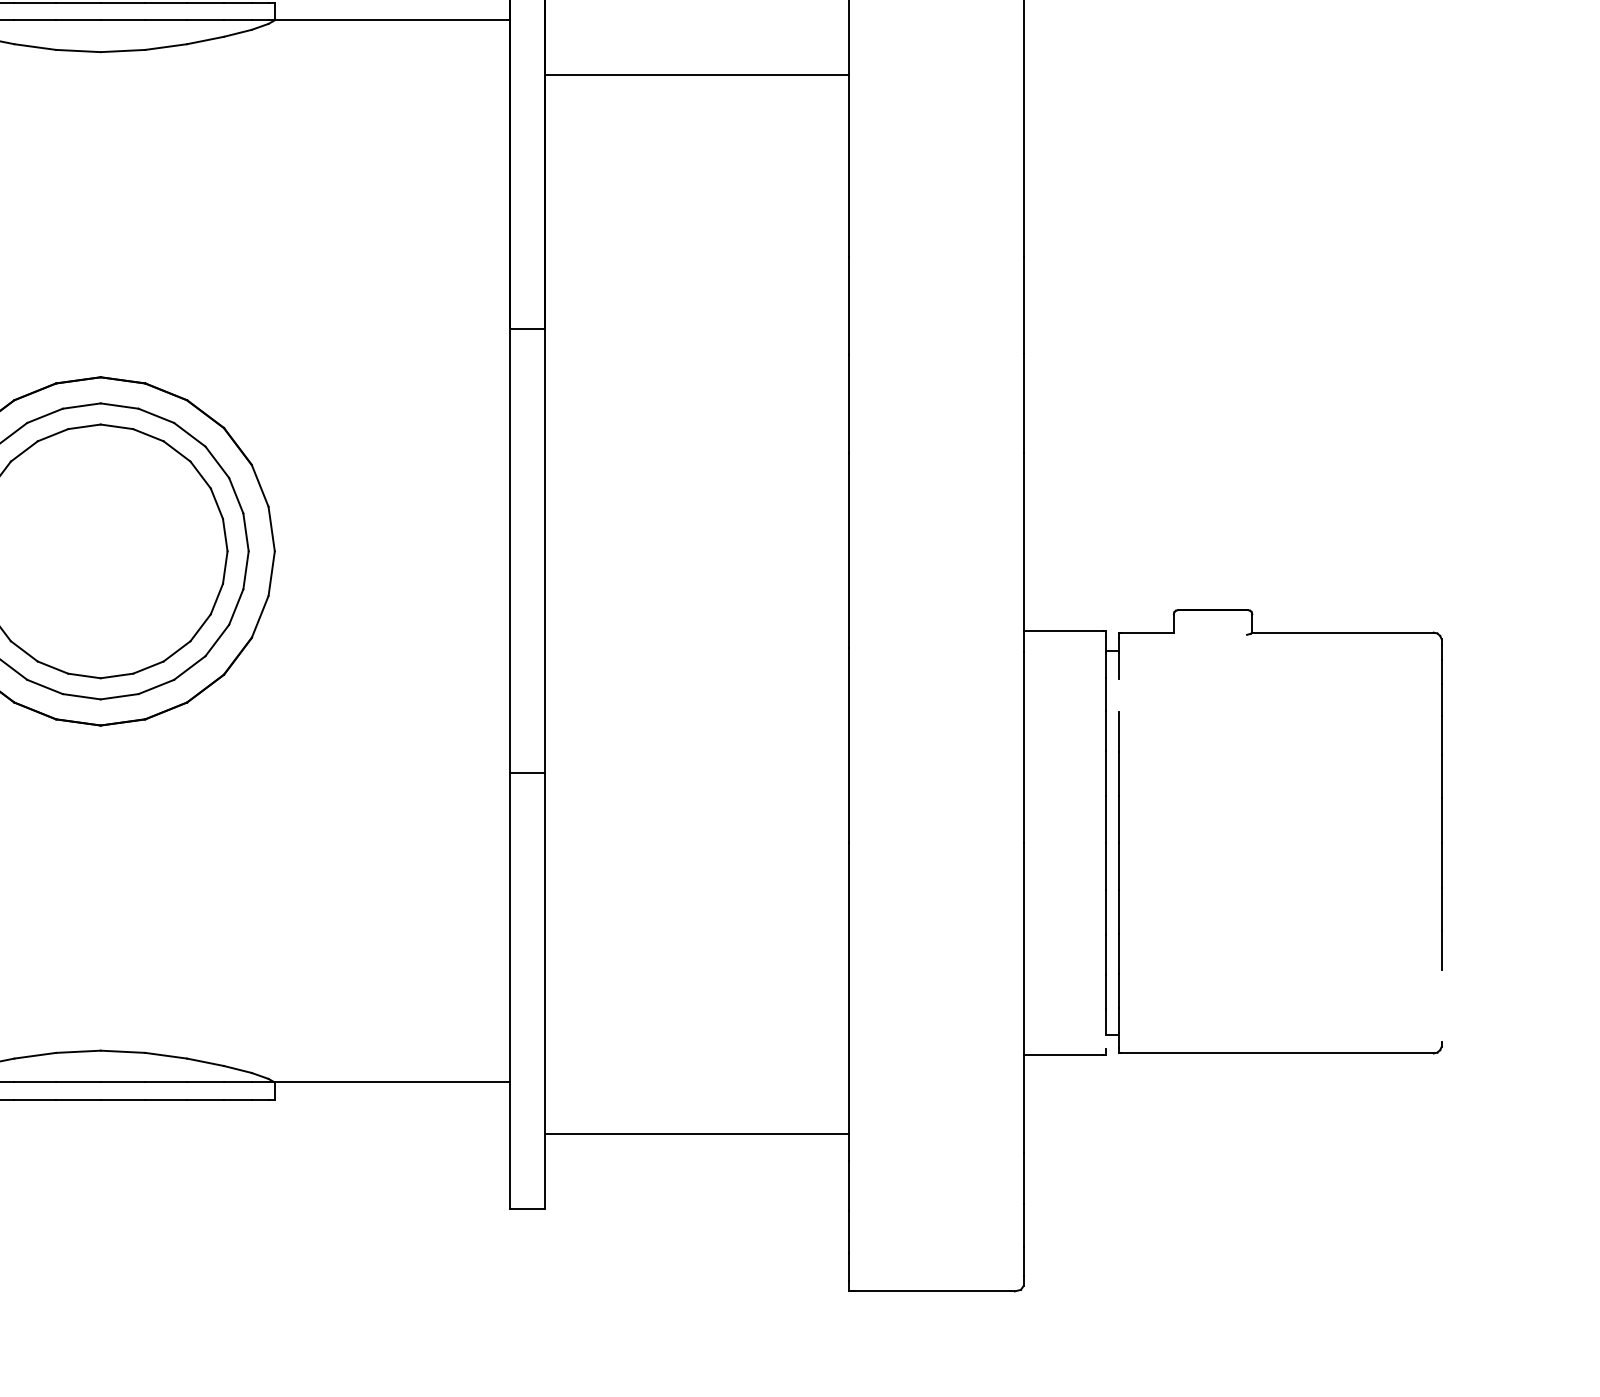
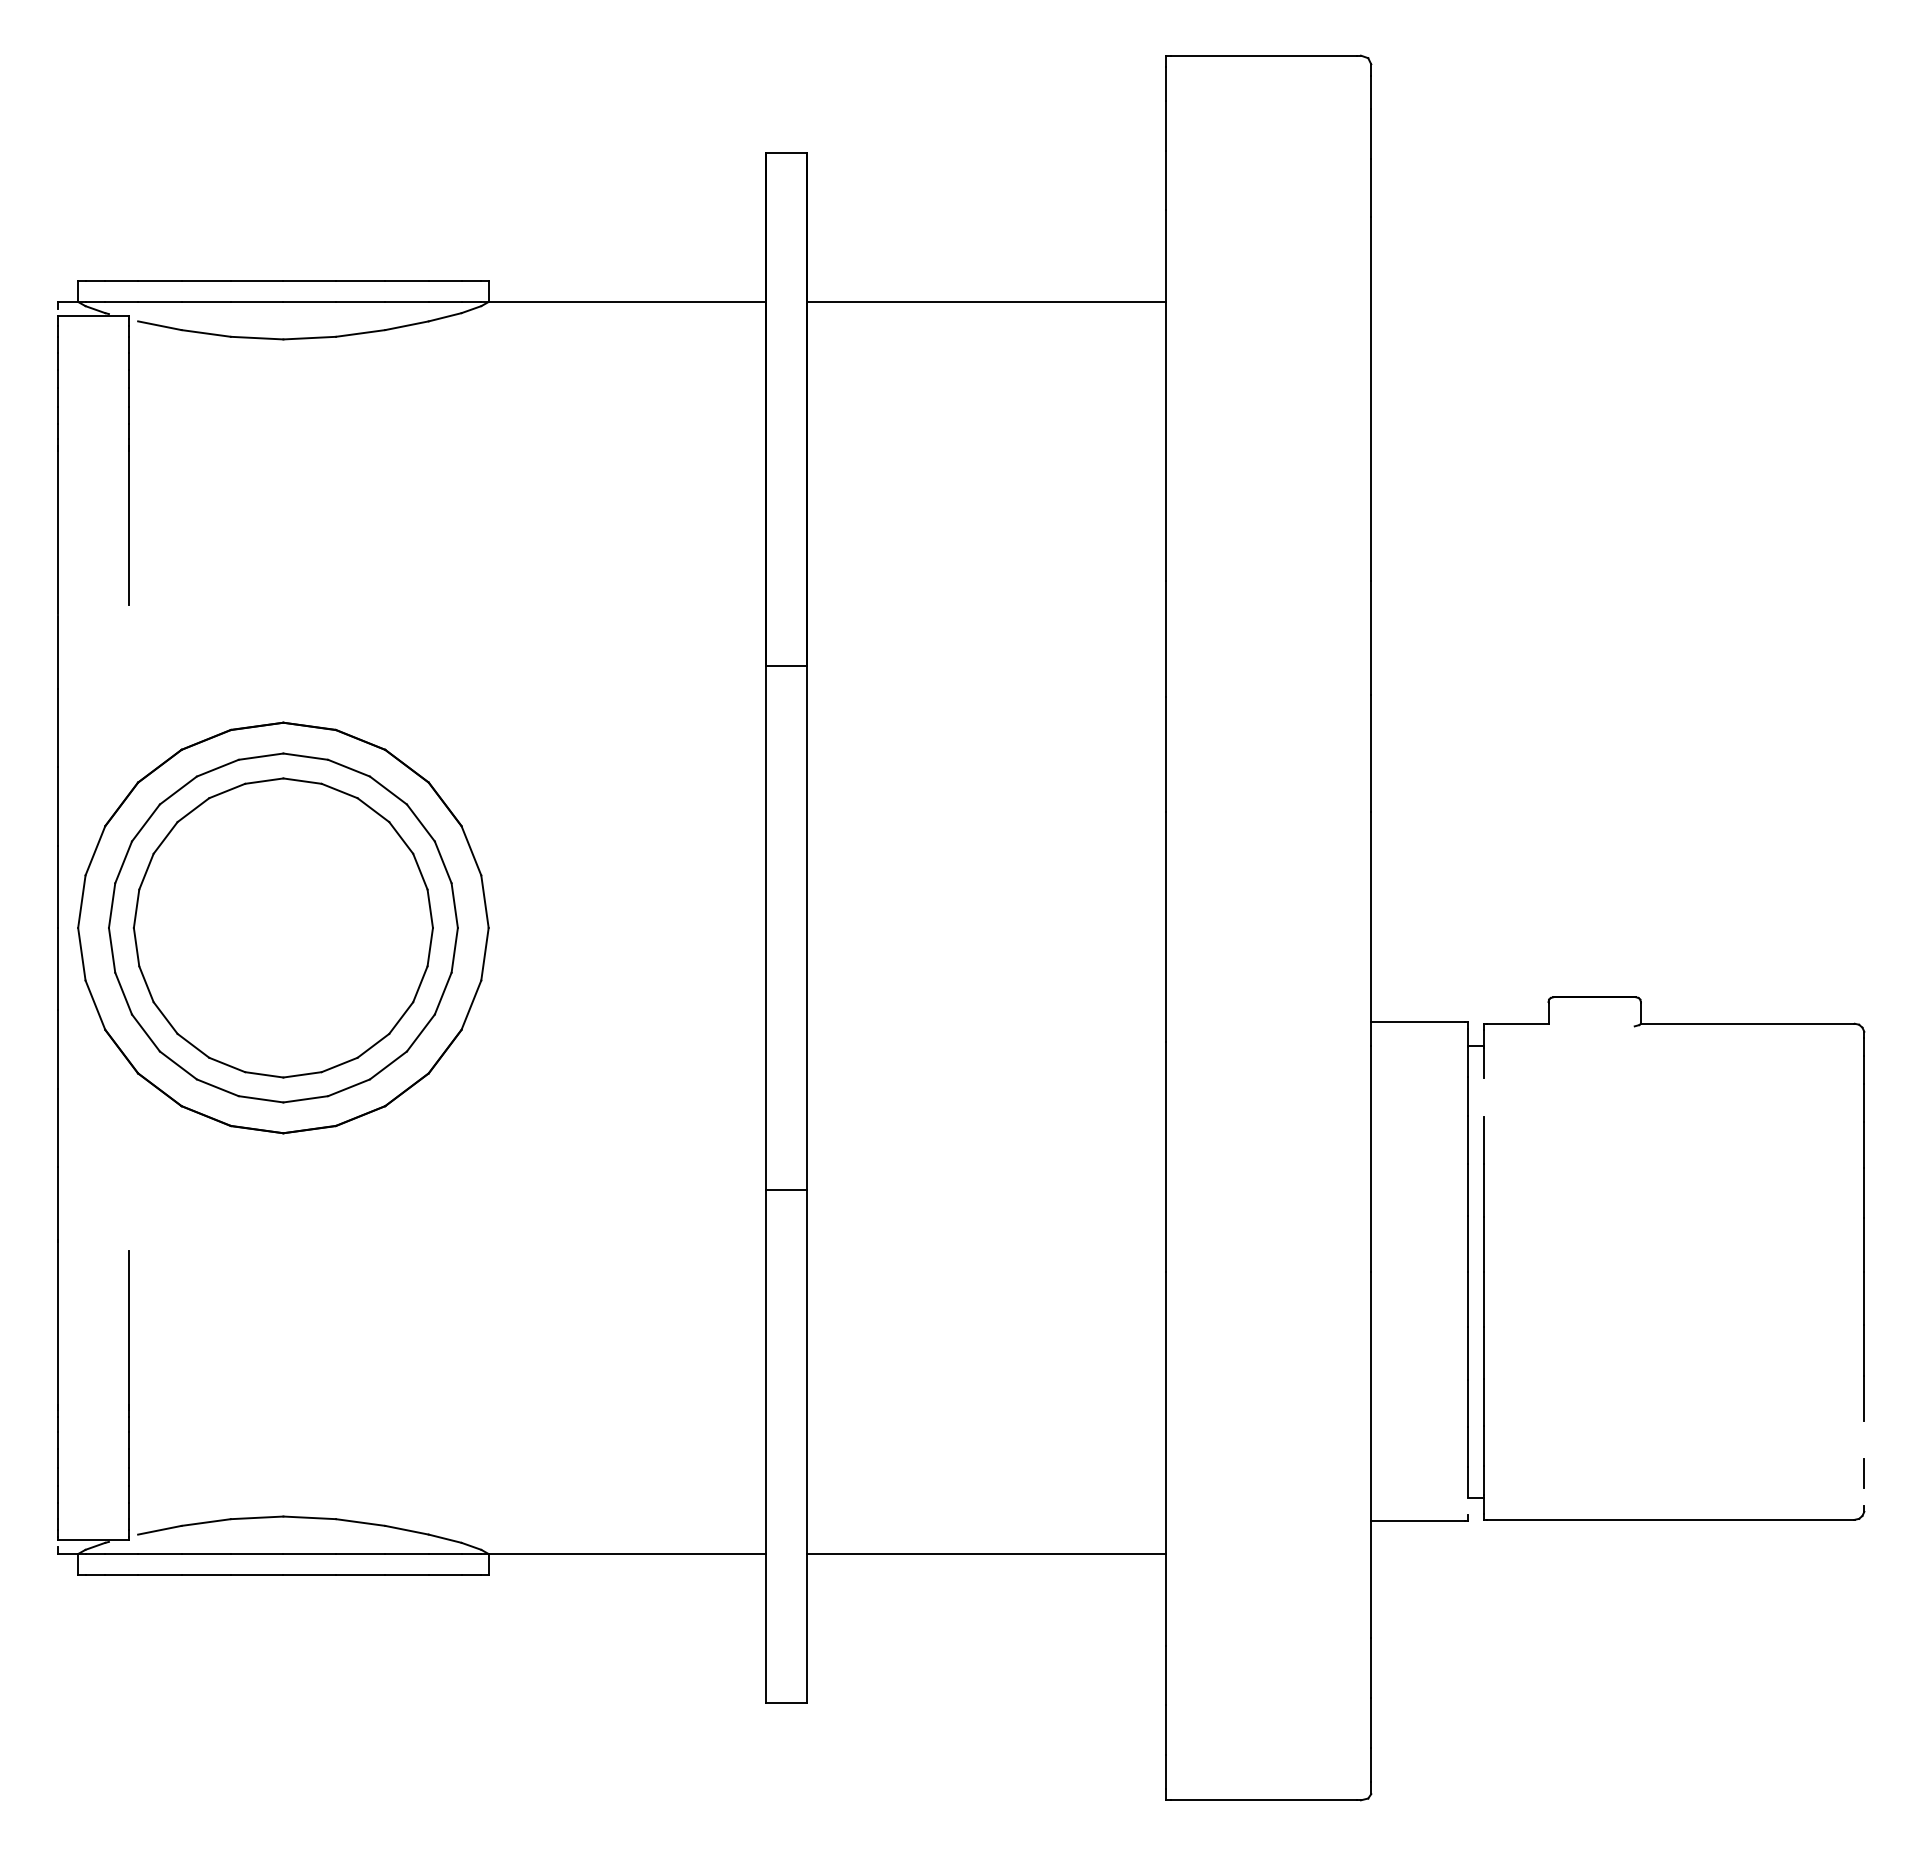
line: (697, 75) -> (986, 301), moved
line: (1441, 1014) -> (1863, 1473), added
line: (697, 1134) -> (986, 1554), moved

